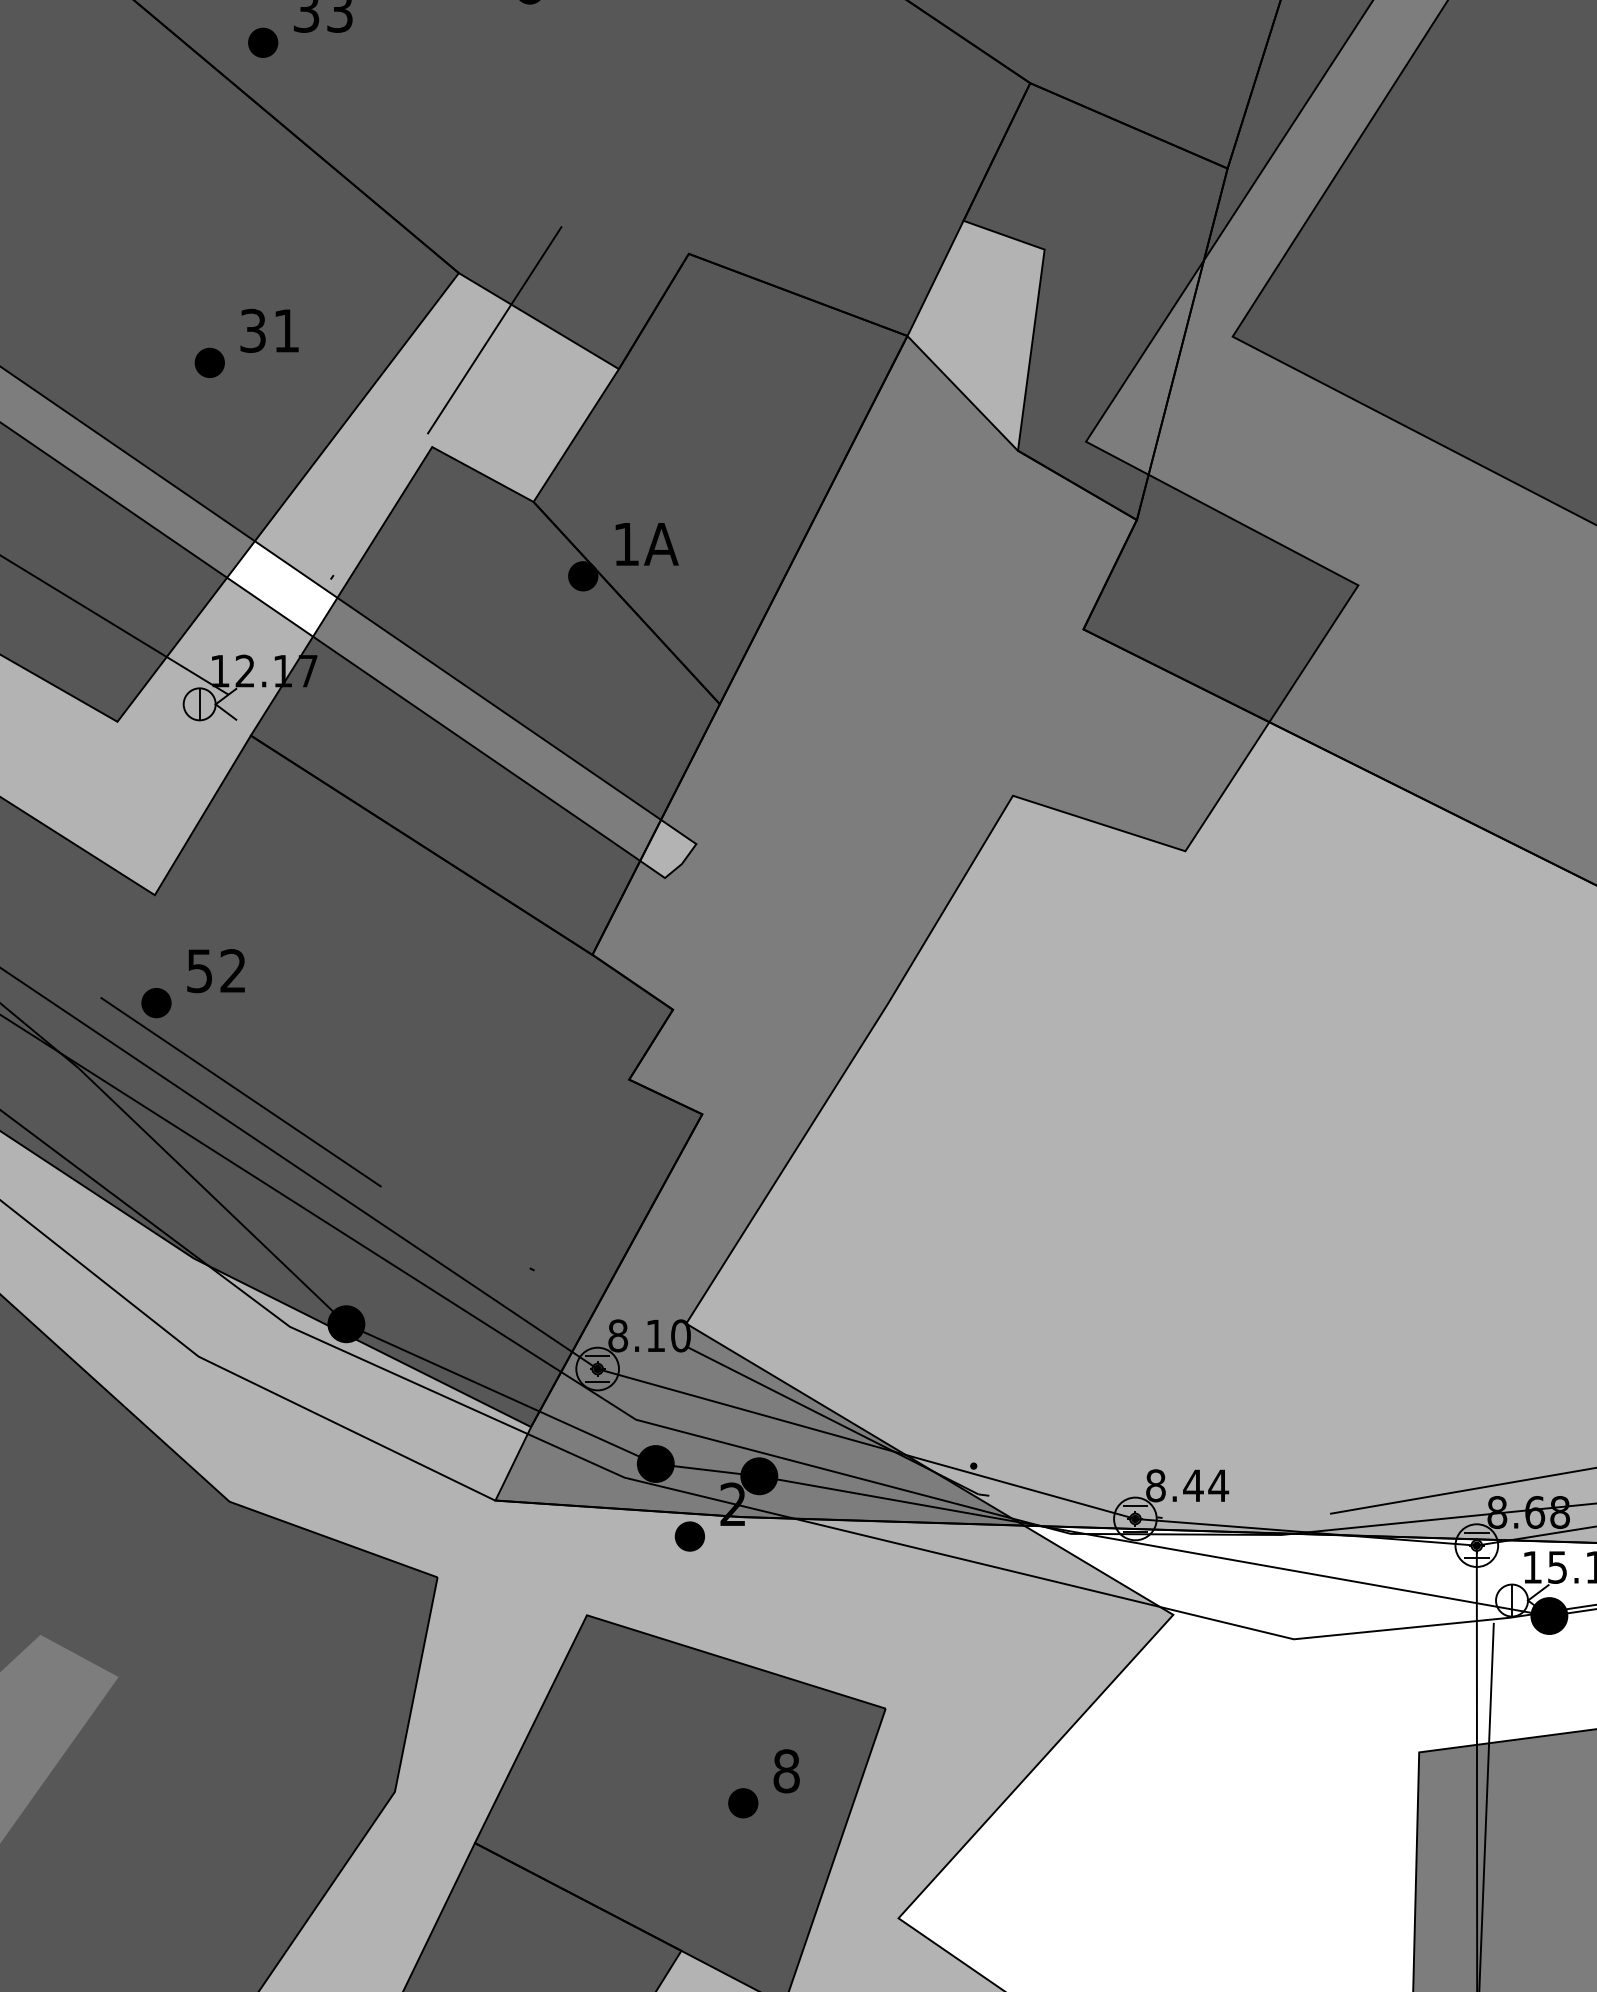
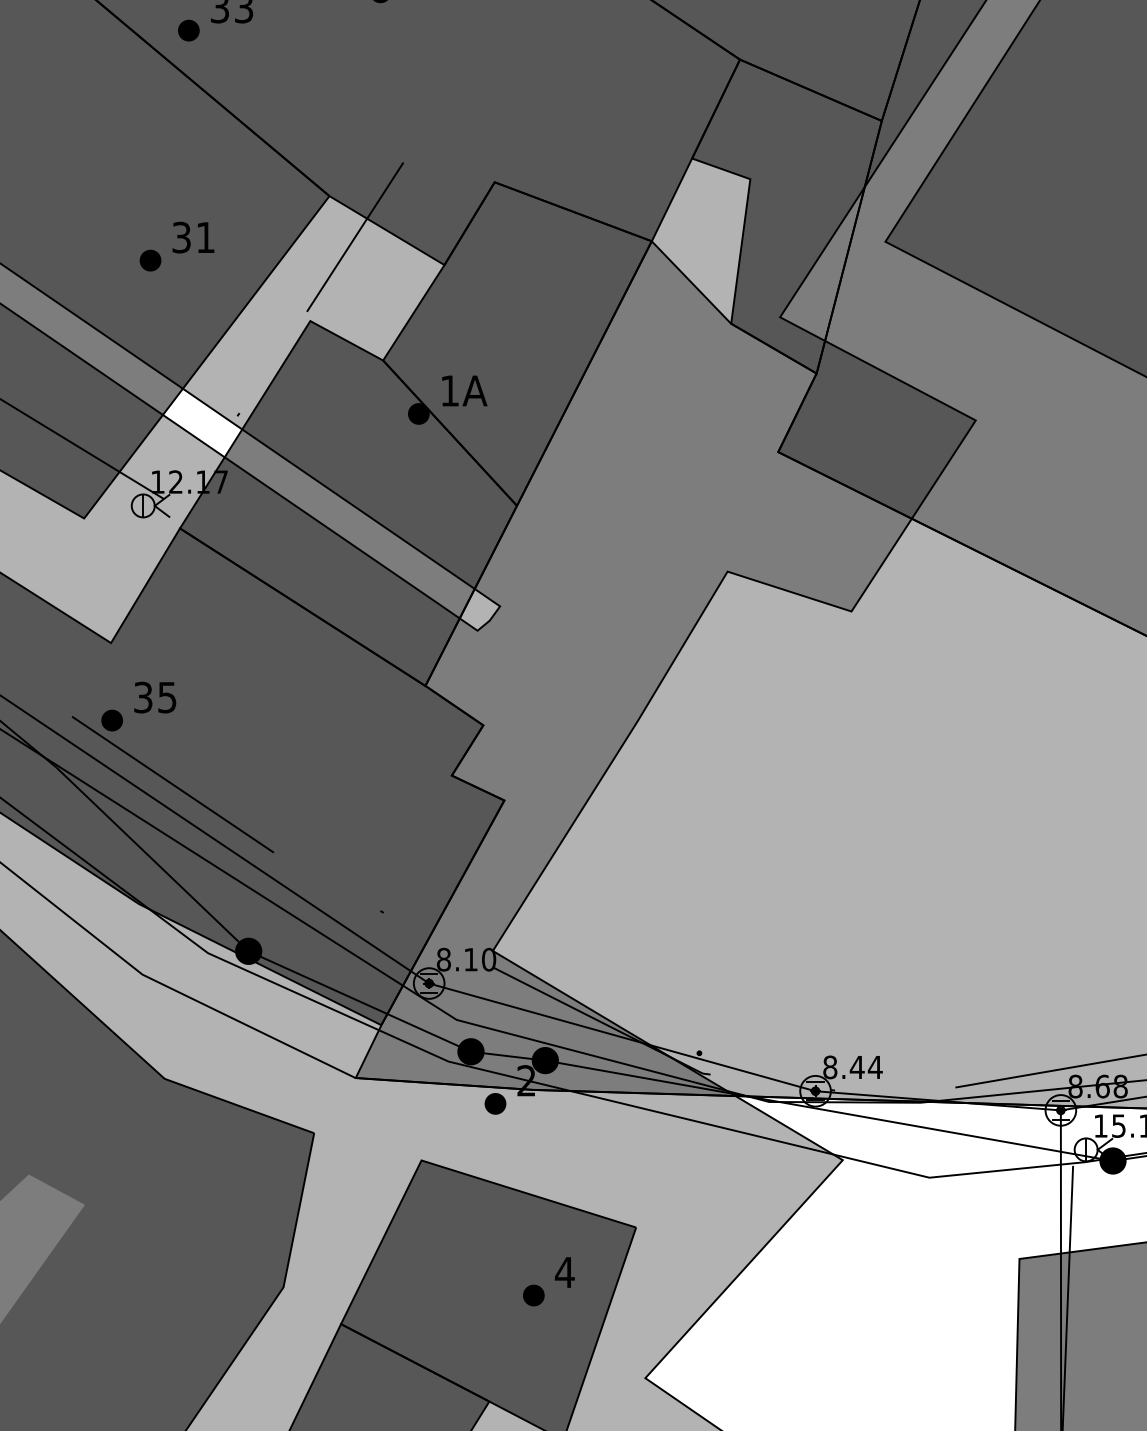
text: (216, 970) -> (155, 697), 52 -> 35
text: (786, 1771) -> (564, 1272), 8 -> 4

